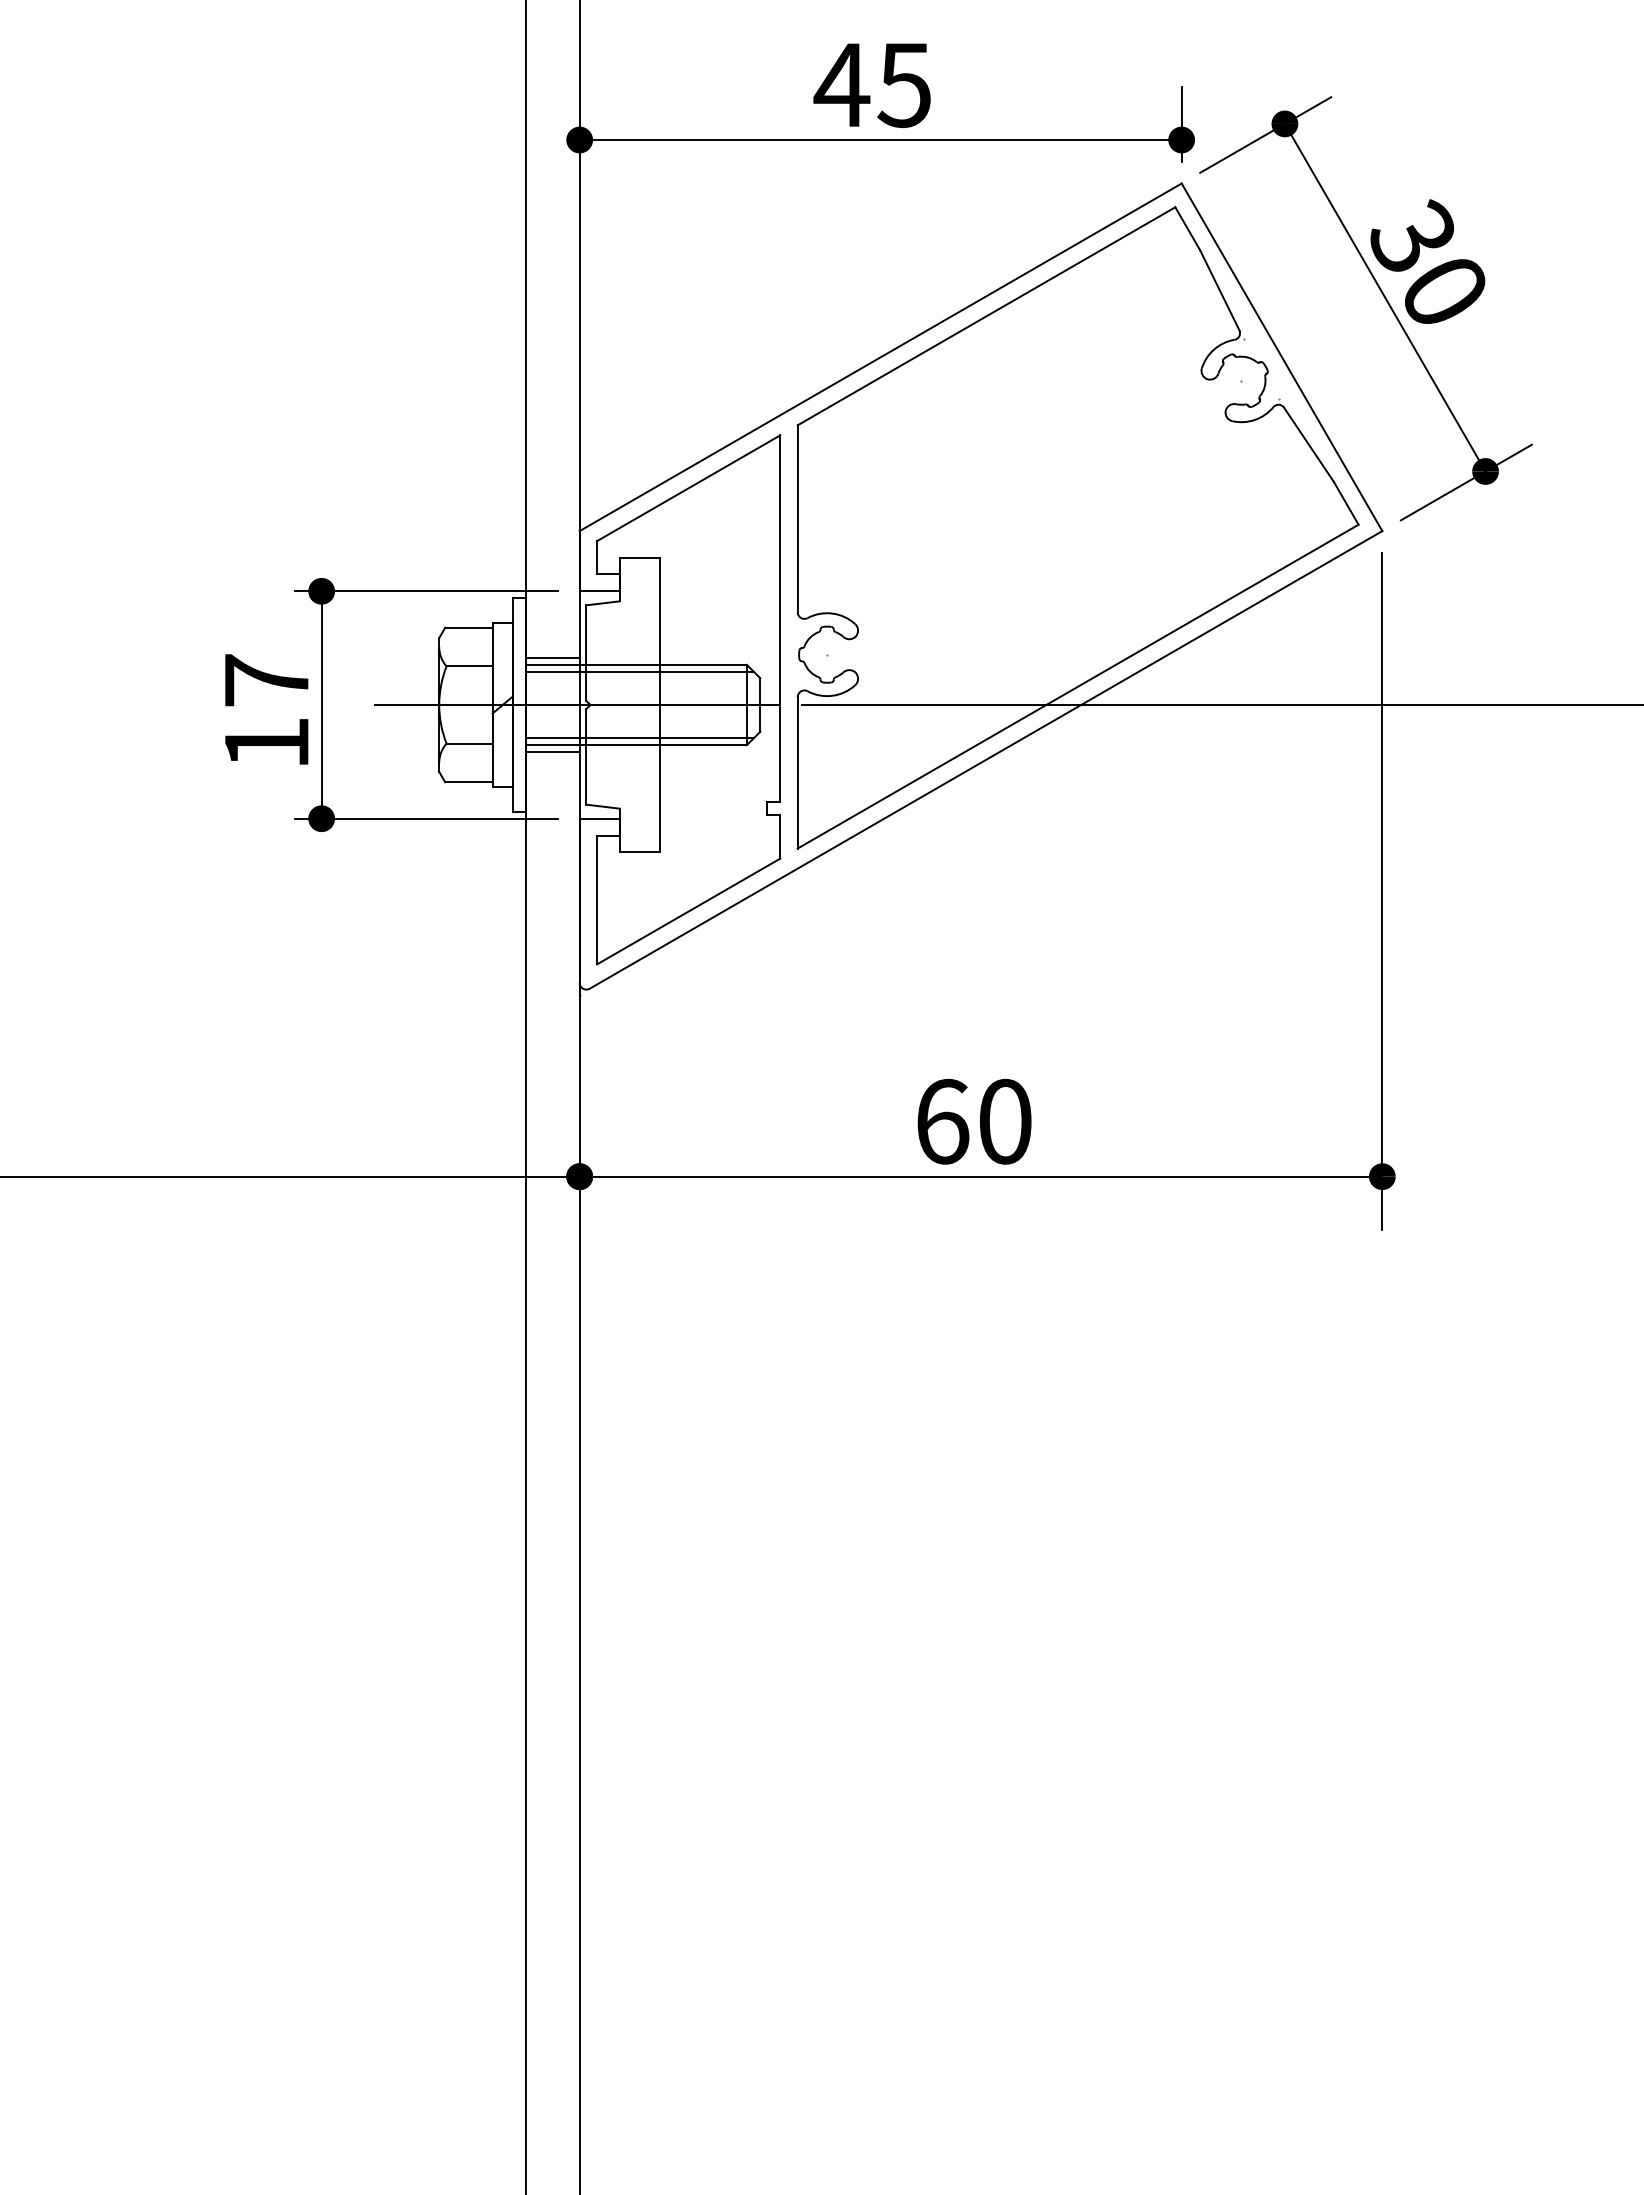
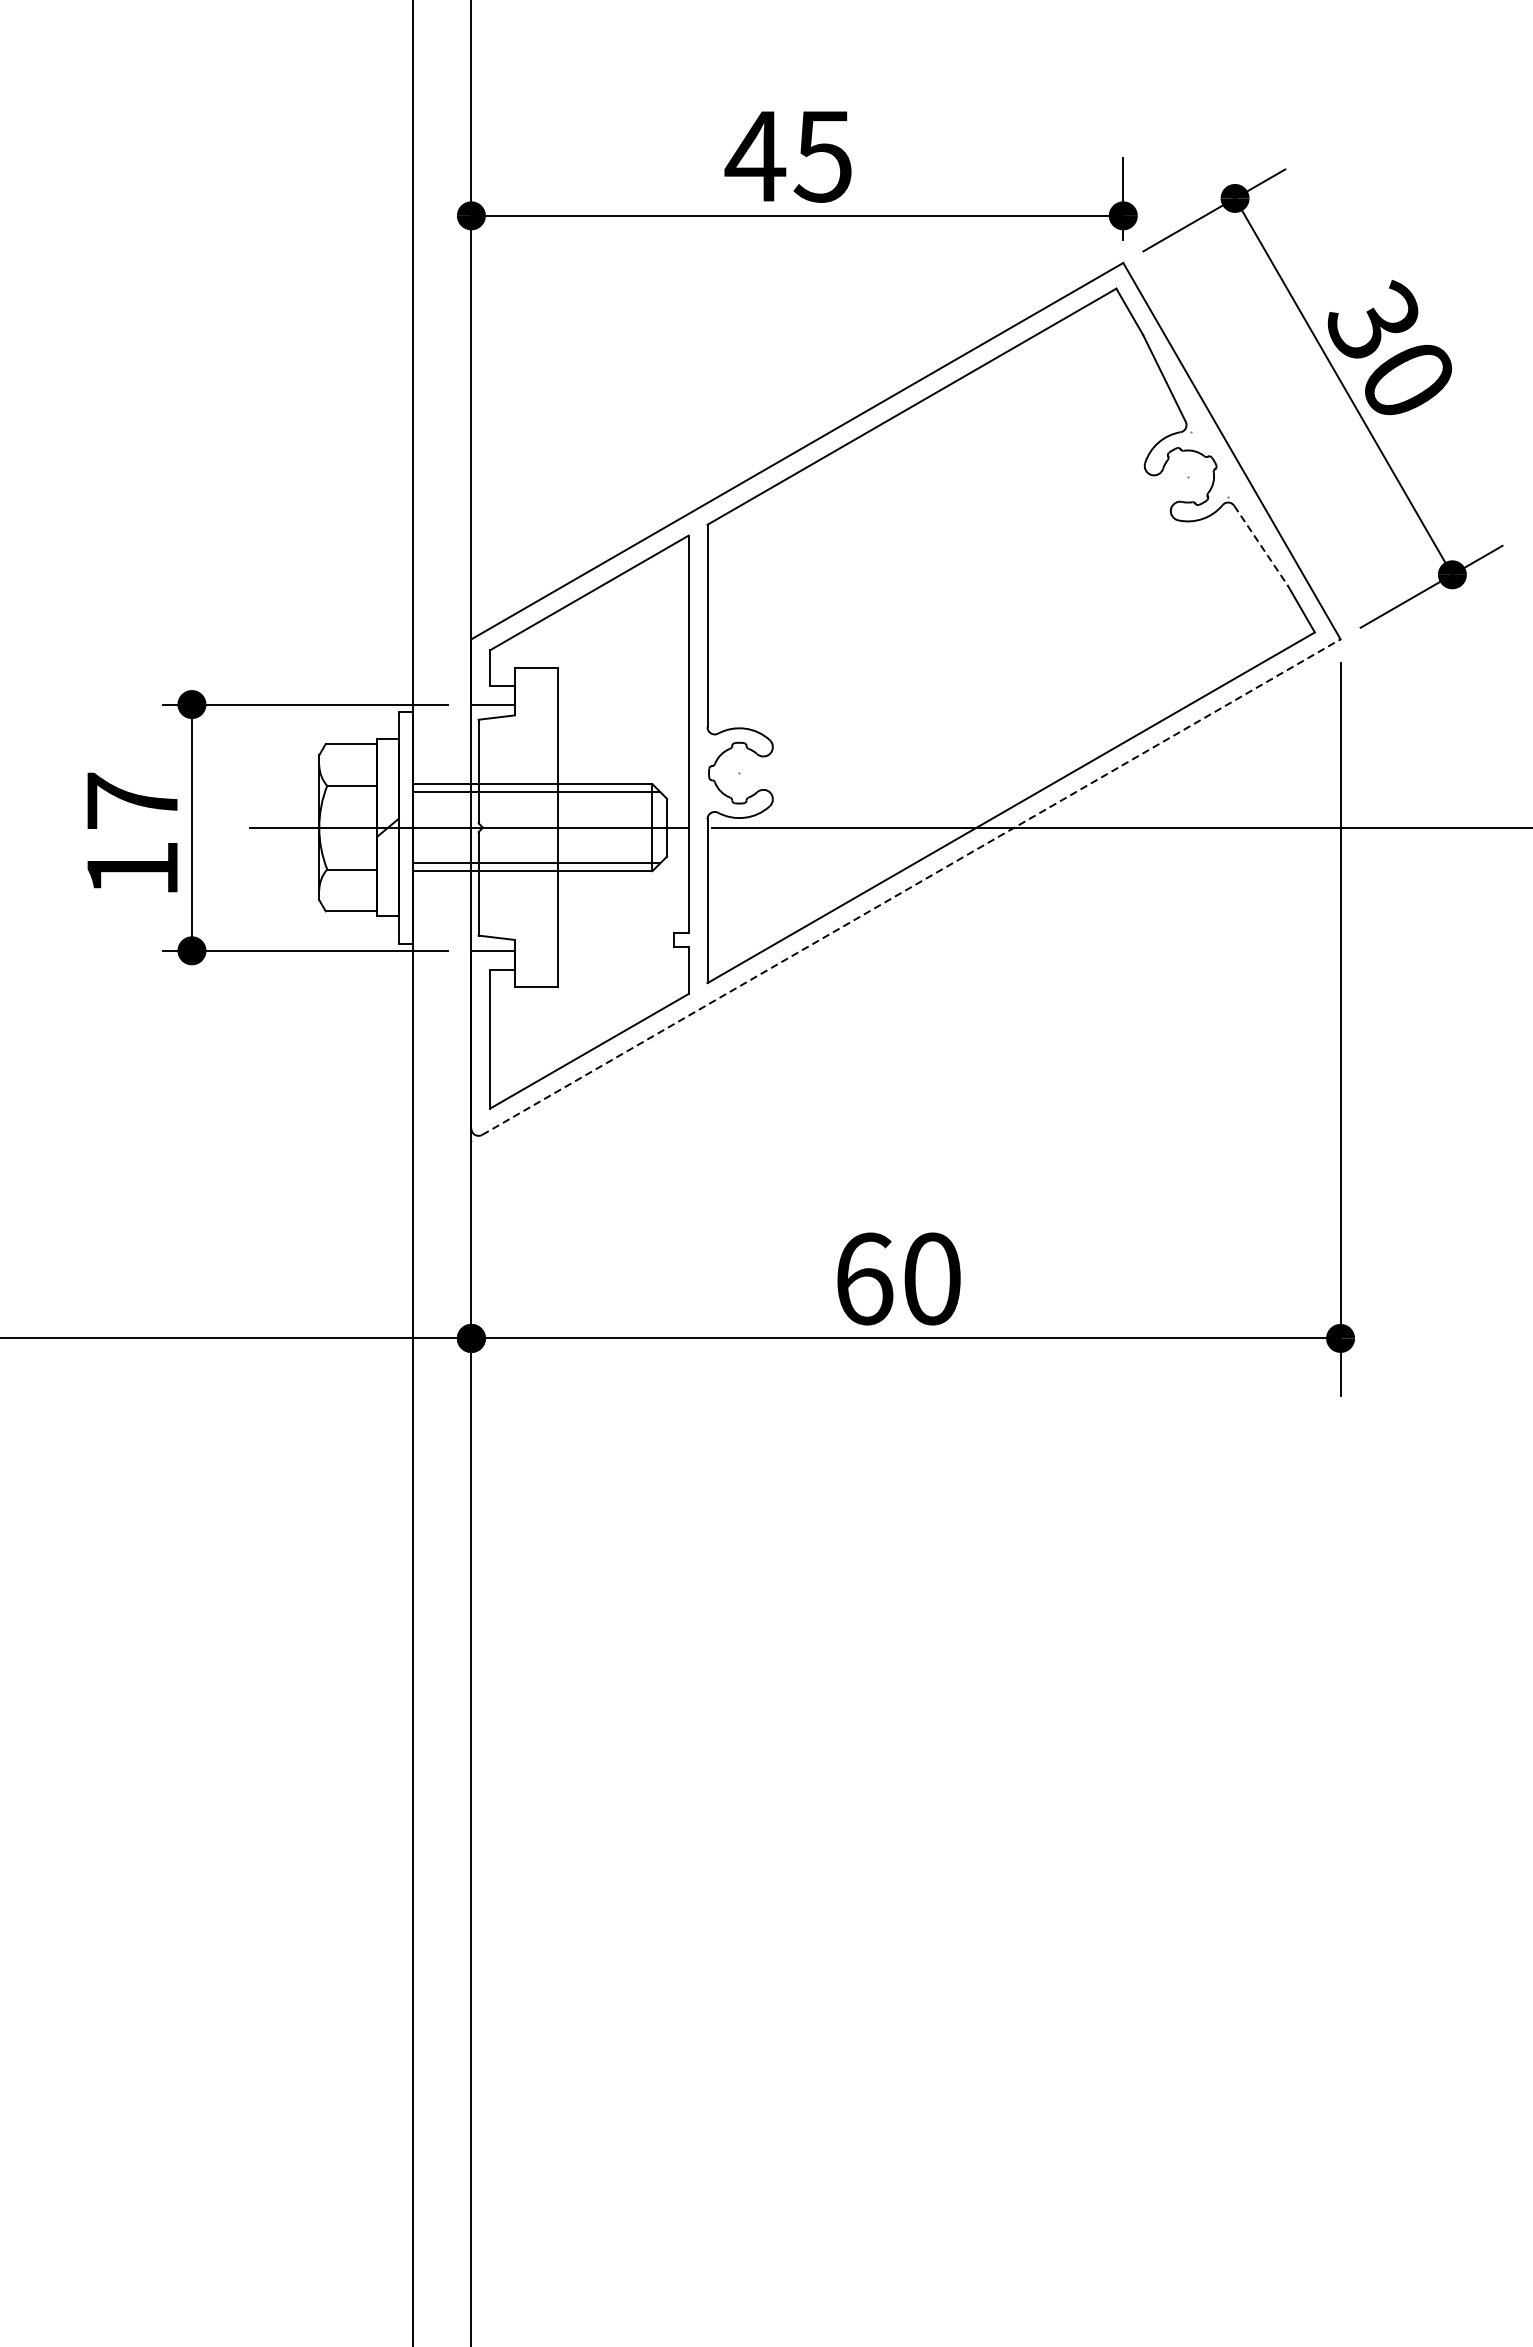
line: (1308, 444) -> (1260, 545), solid -> dashed
line: (552, 658) -> (441, 777), removed
line: (552, 751) -> (441, 878), removed
line: (986, 759) -> (911, 886), solid -> dashed

